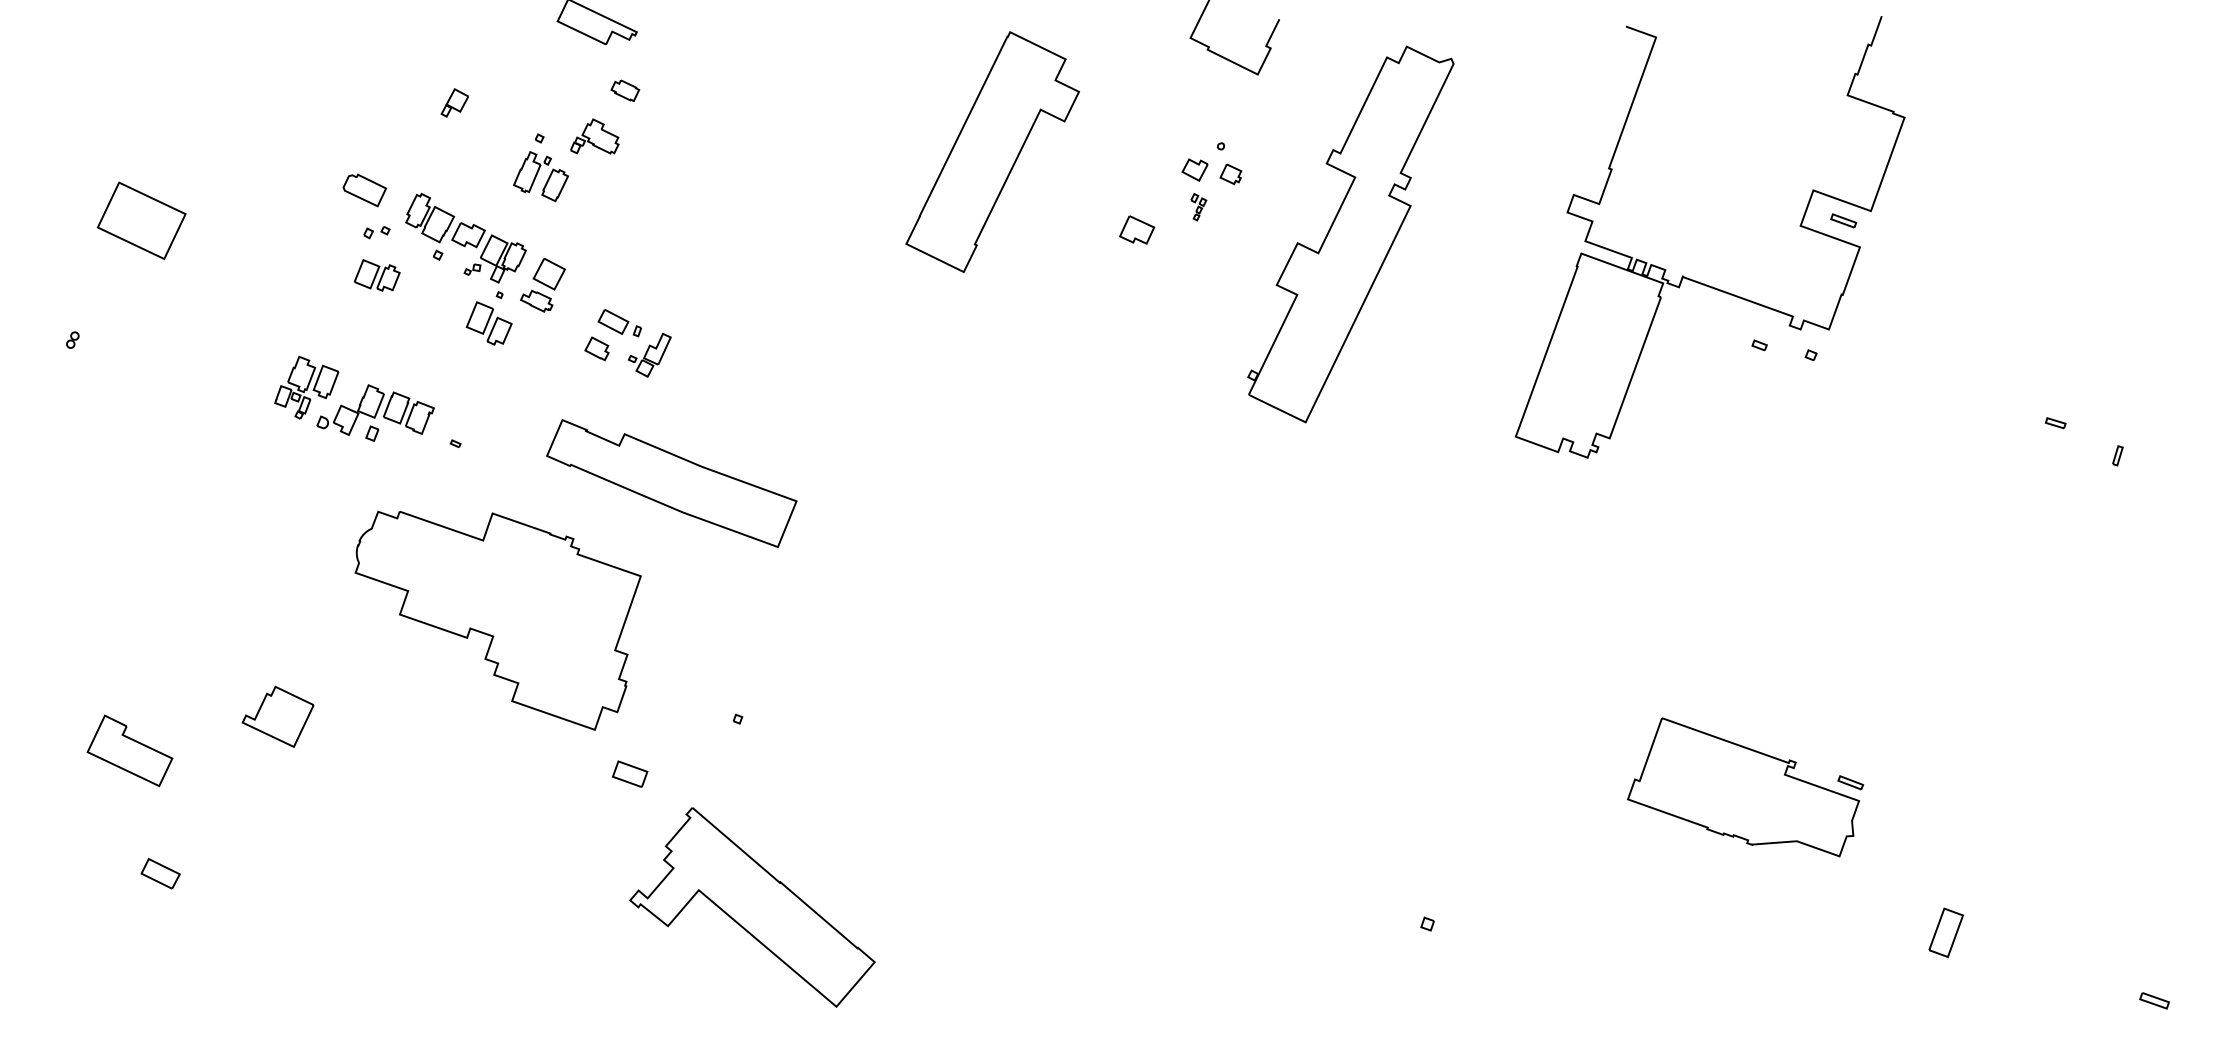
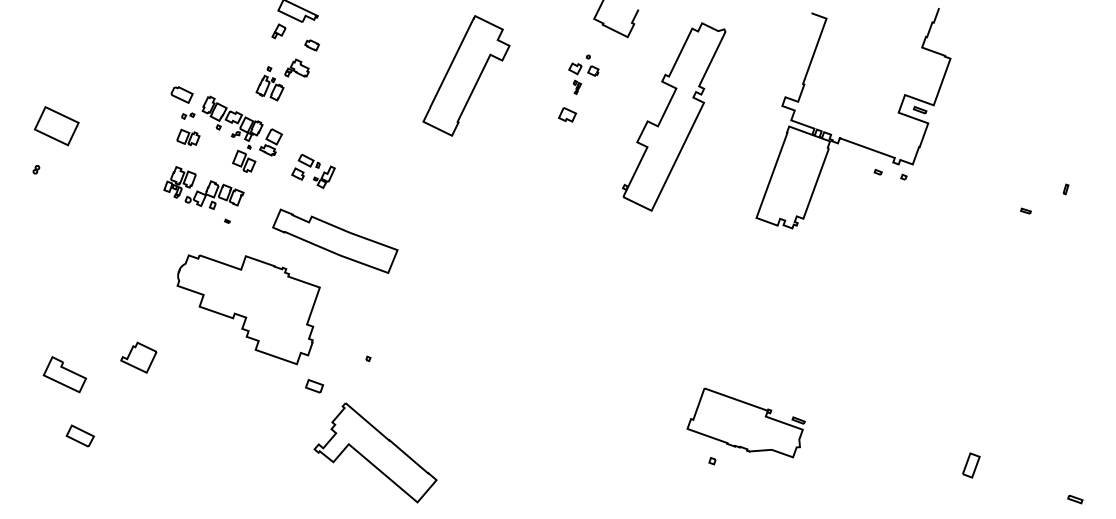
part: (453, 103) -> (278, 31), moved
part: (992, 151) -> (466, 75), moved
part: (1211, 181) -> (583, 74), moved
part: (141, 221) -> (56, 126), moved
part: (353, 397) -> (203, 187), moved
part: (2116, 455) -> (1065, 189), moved
part: (1744, 786) -> (745, 422), moved
part: (159, 872) -> (79, 435), size x1.43

